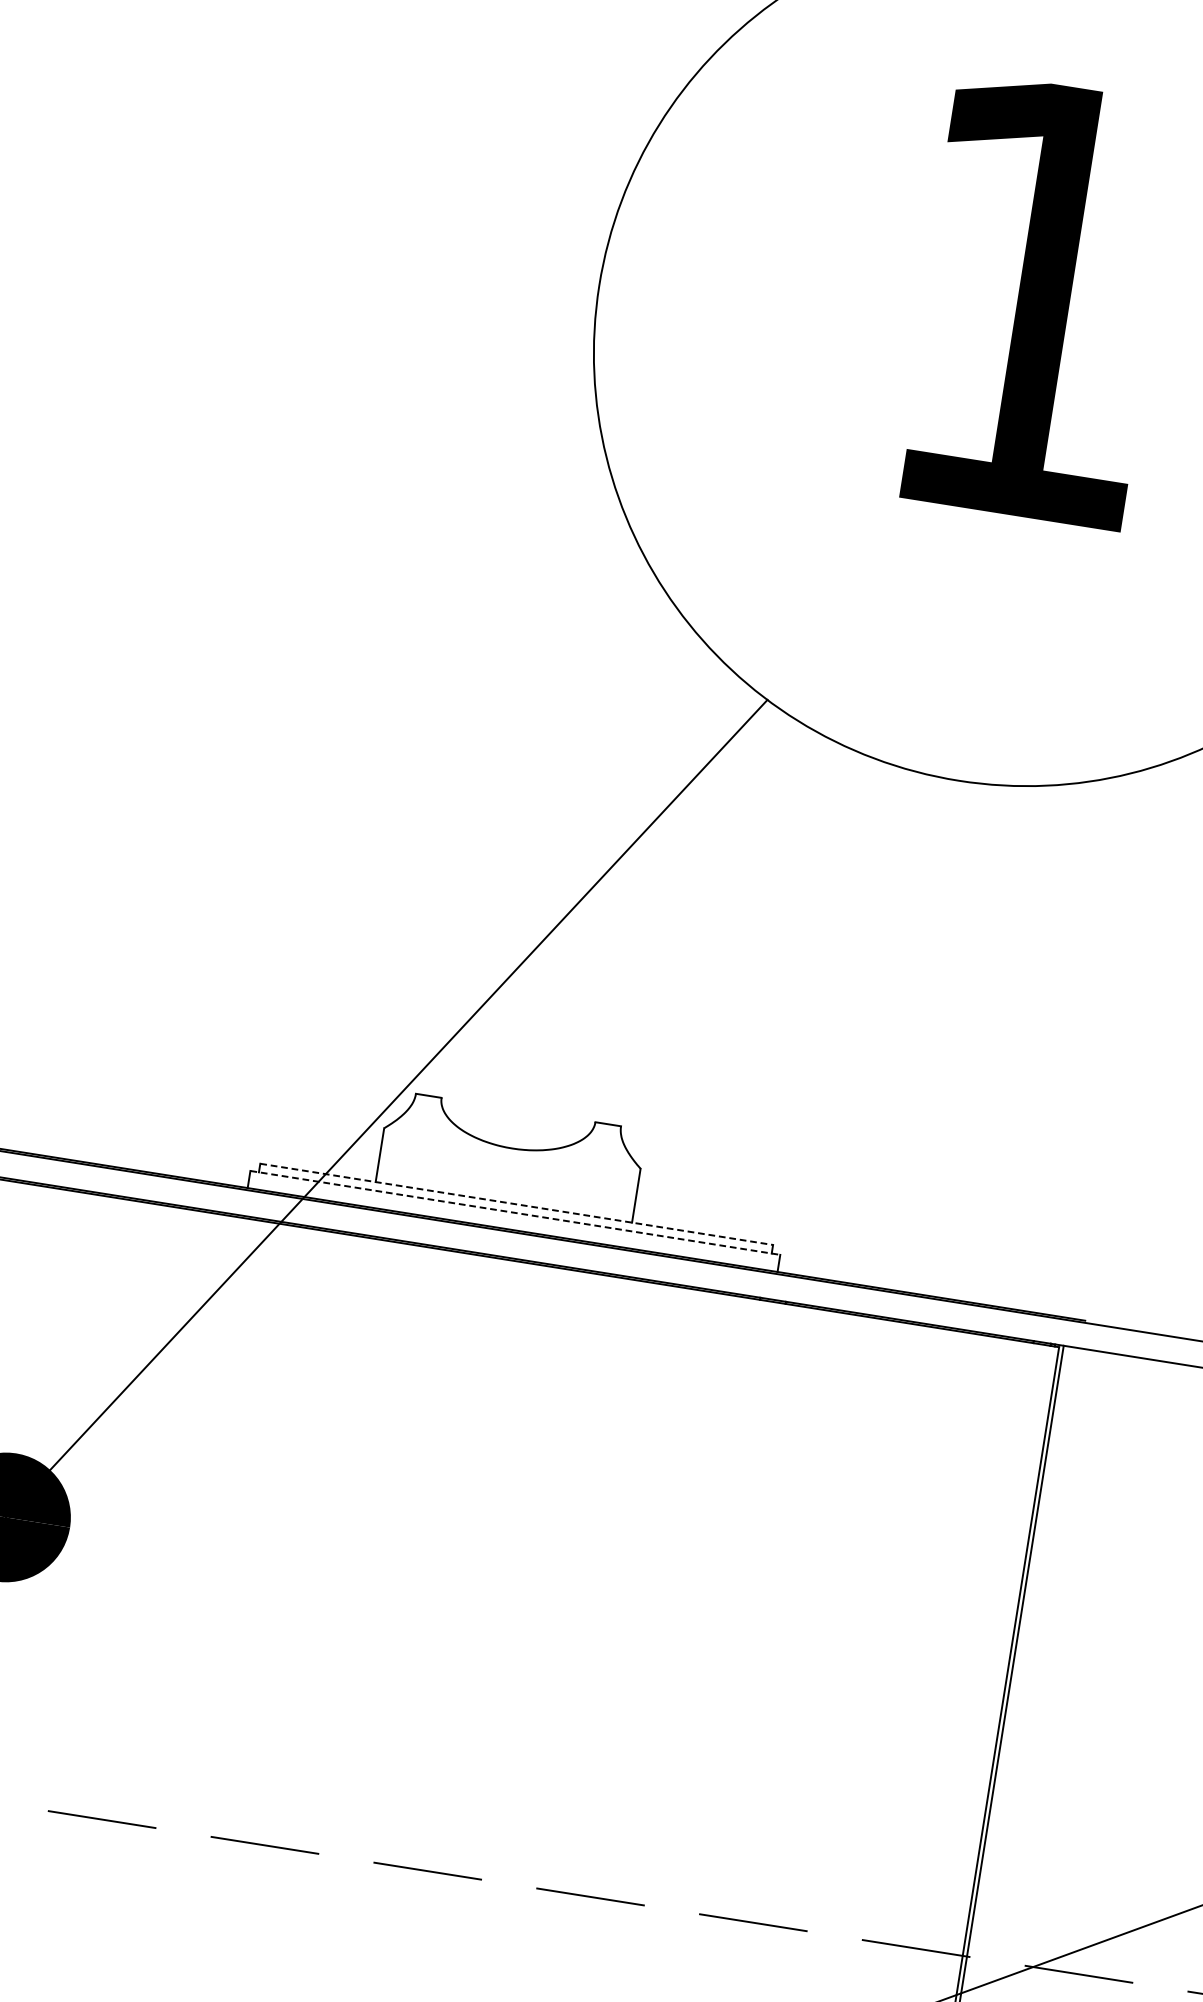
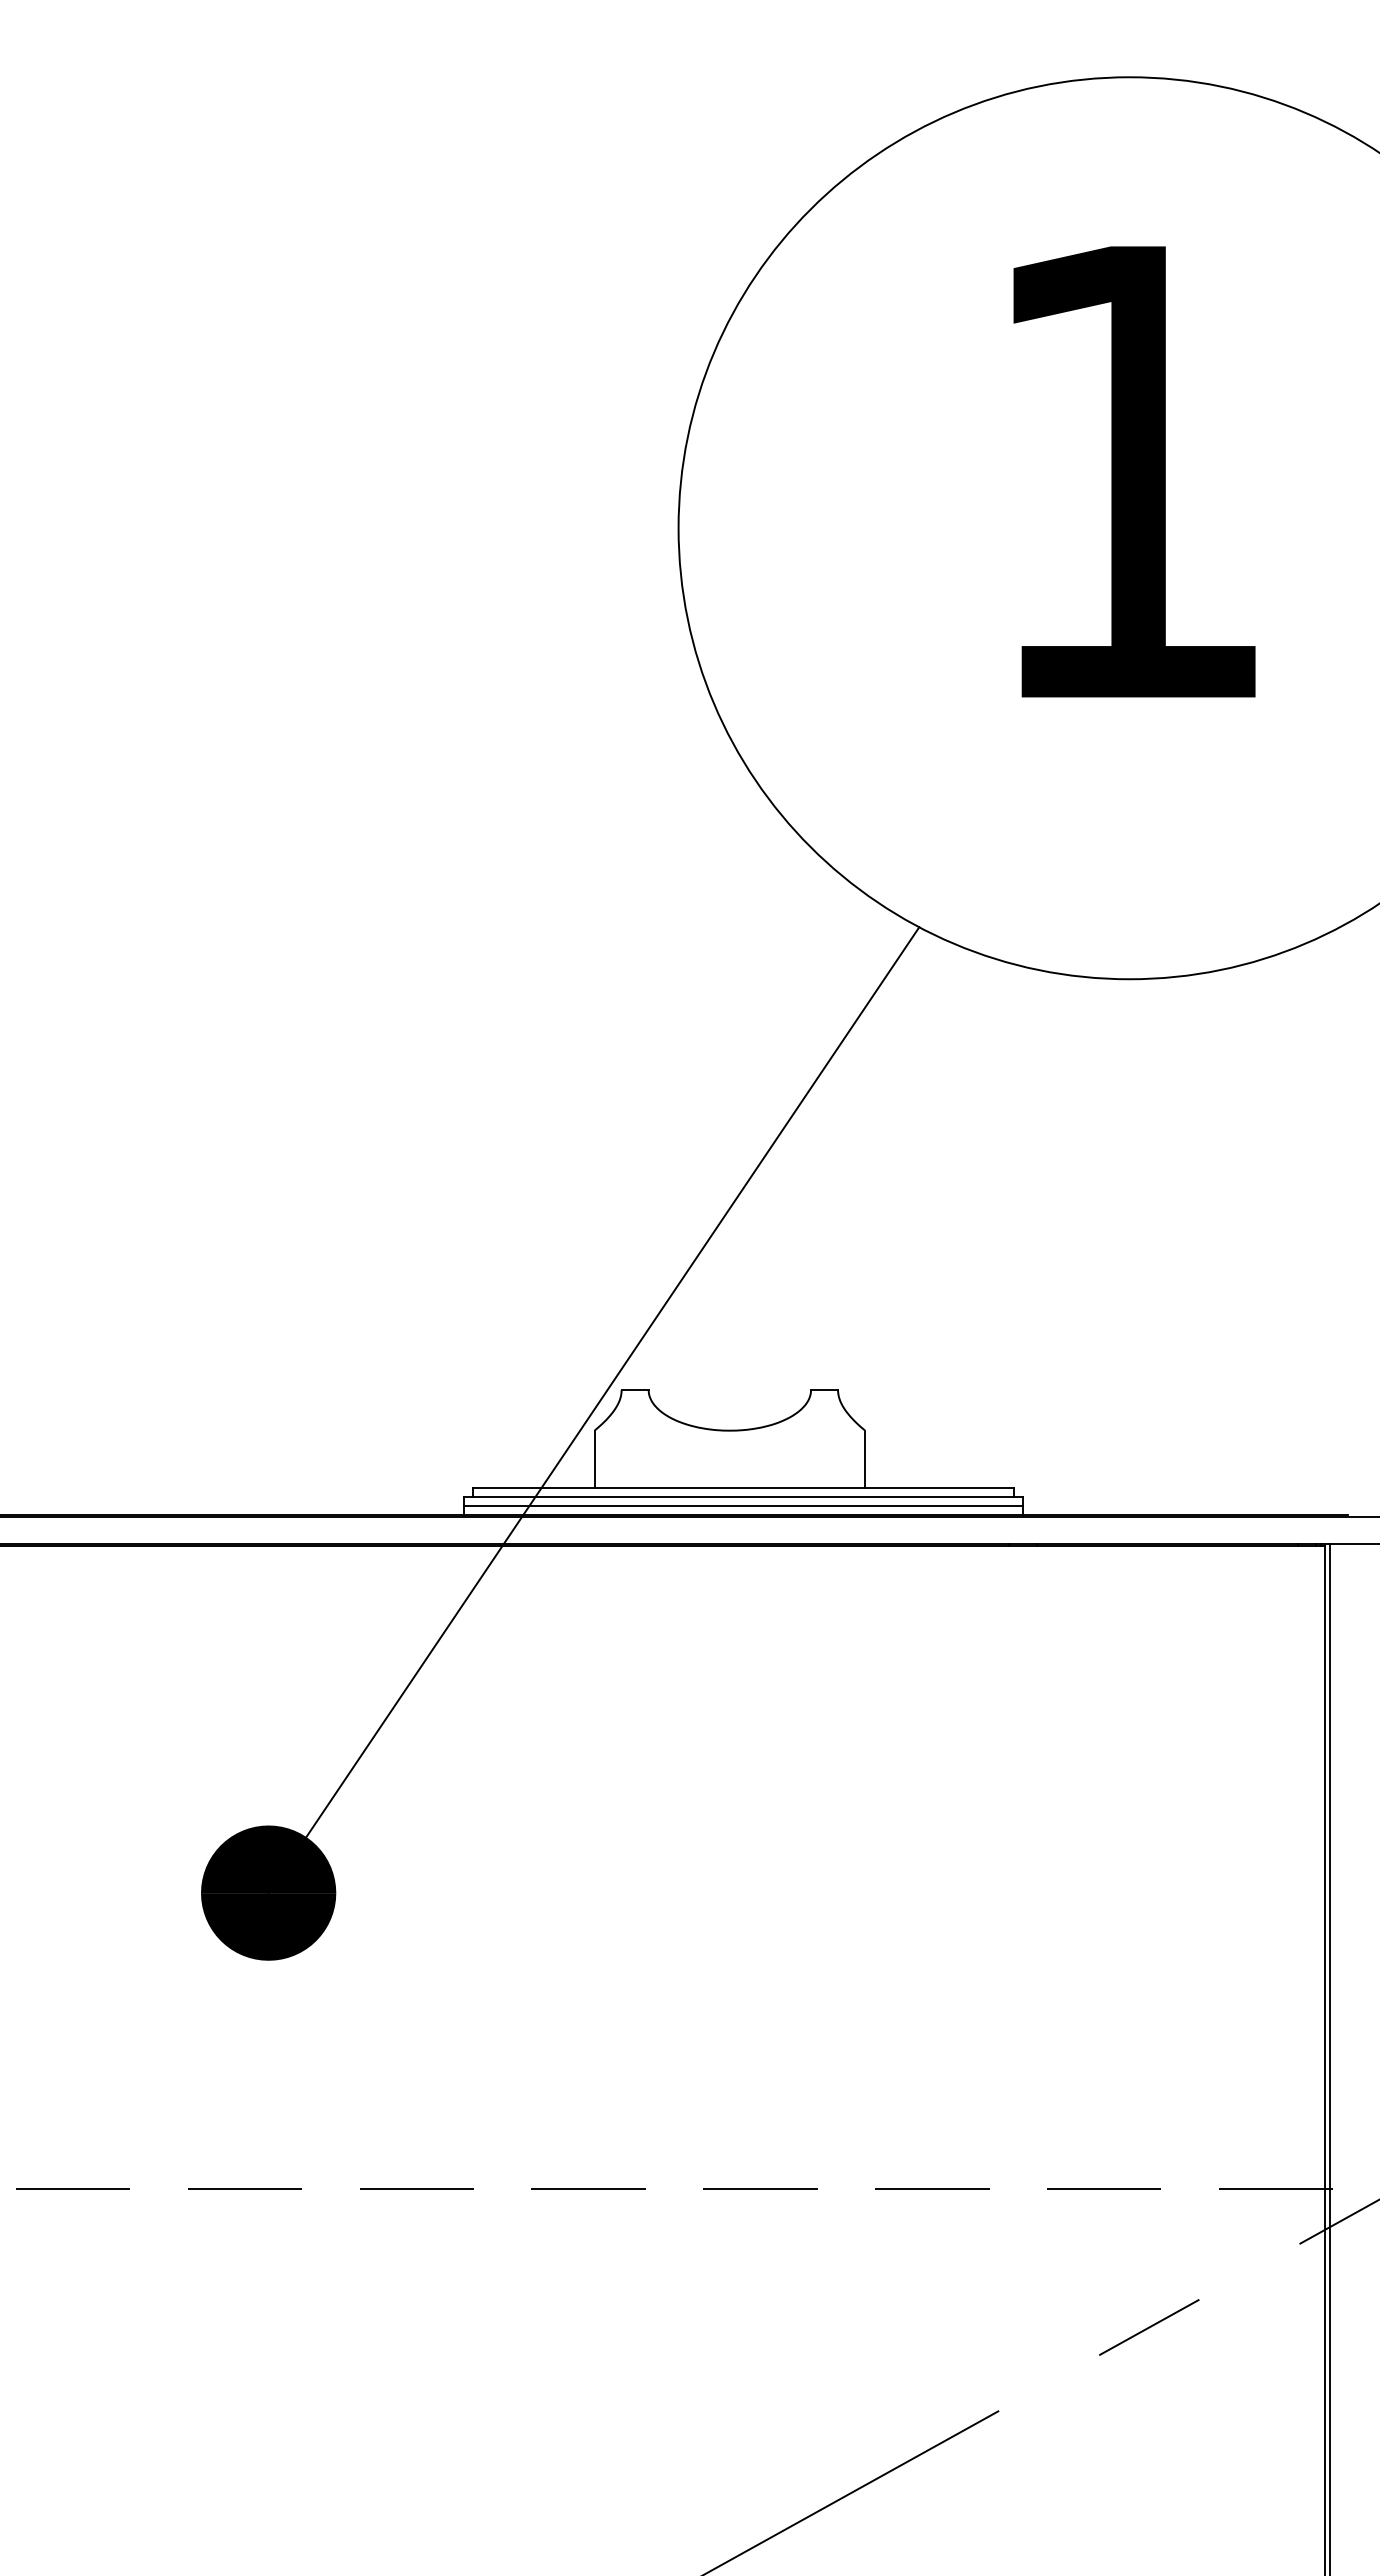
line: (516, 1204) -> (743, 1487), dashed -> solid
line: (515, 1212) -> (743, 1496), dashed -> solid
line: (513, 1221) -> (742, 1505), added

